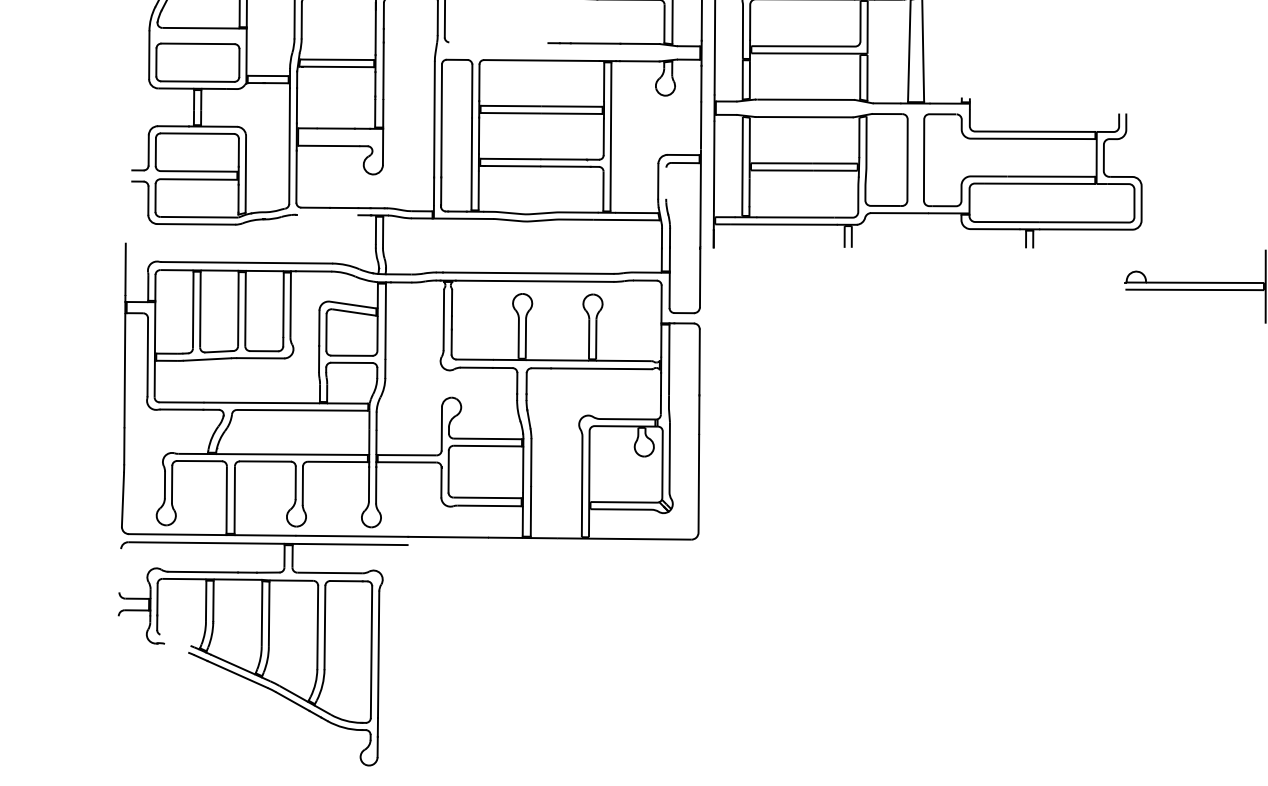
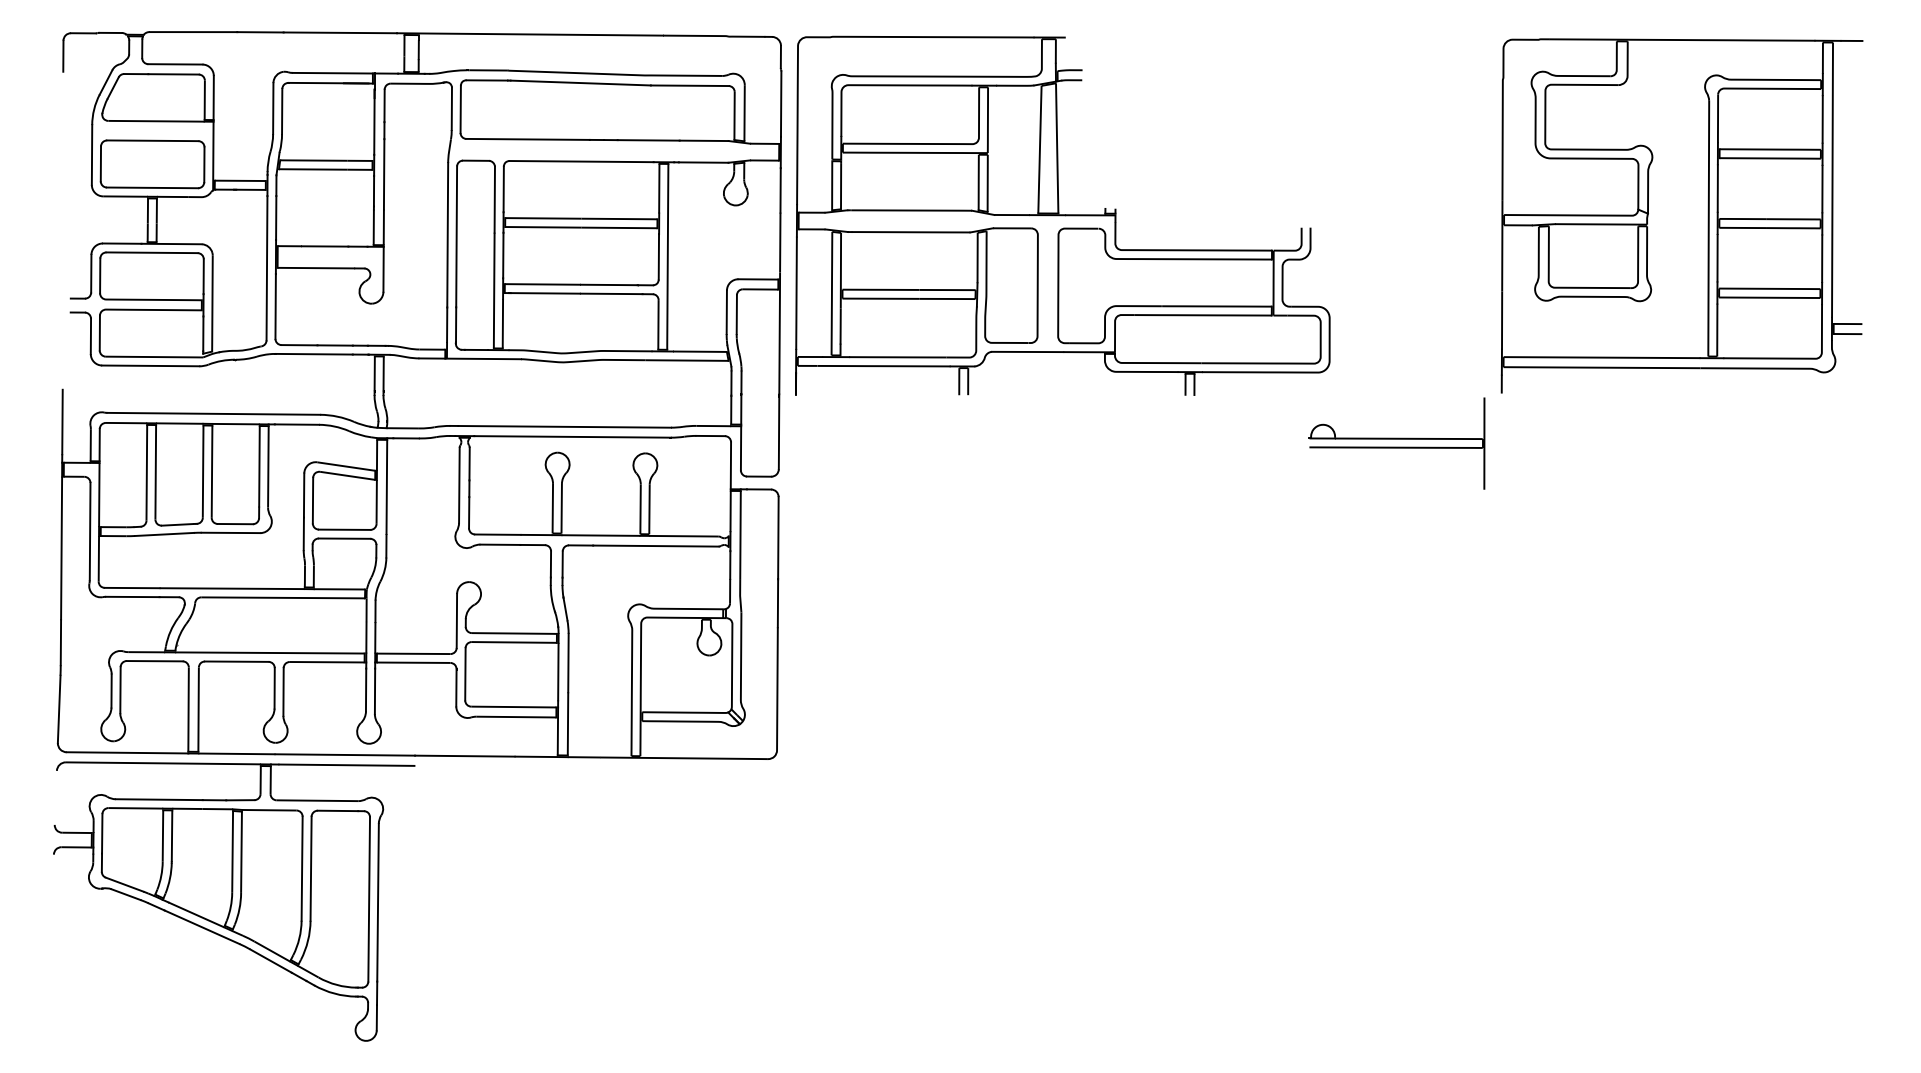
line: (498, 42) -> (527, 138), added
line: (666, 183) -> (736, 314), added
line: (327, 214) -> (314, 353), added
line: (175, 640) -> (124, 884), added
line: (176, 648) -> (125, 894), added

